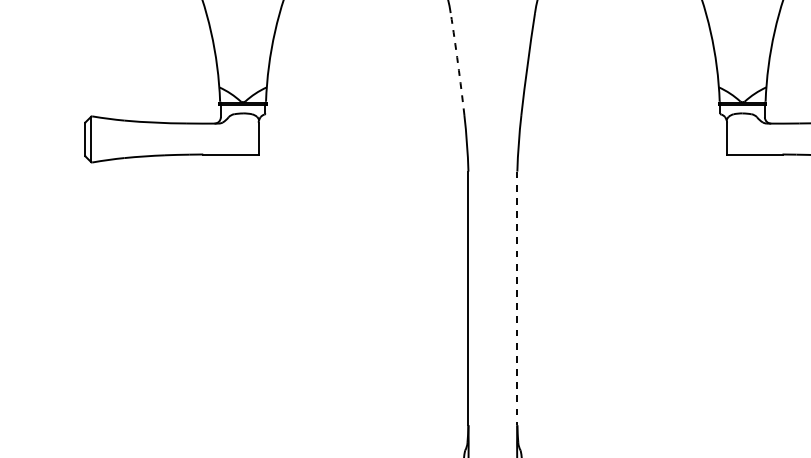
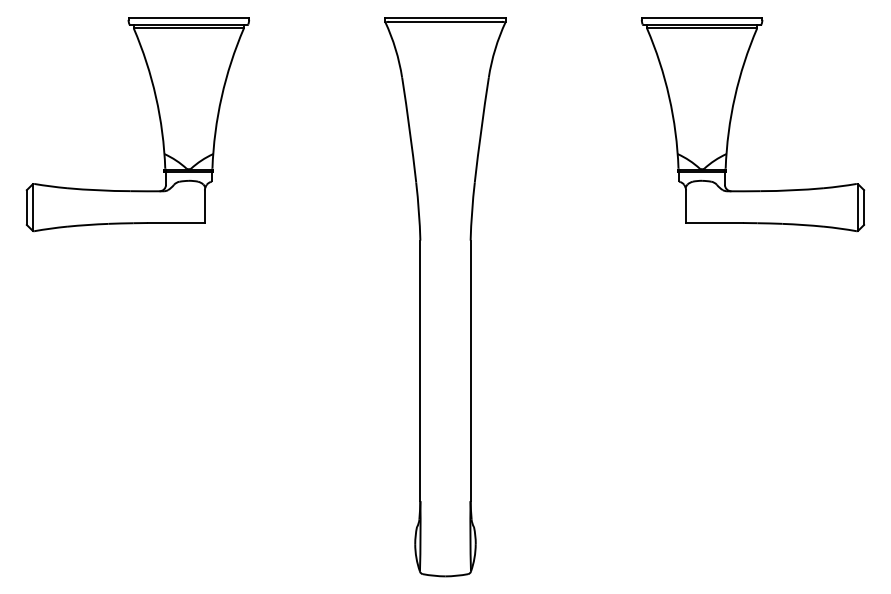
arc: (457, 64) -> (409, 130), dashed -> solid
line: (517, 299) -> (470, 371), dashed -> solid

